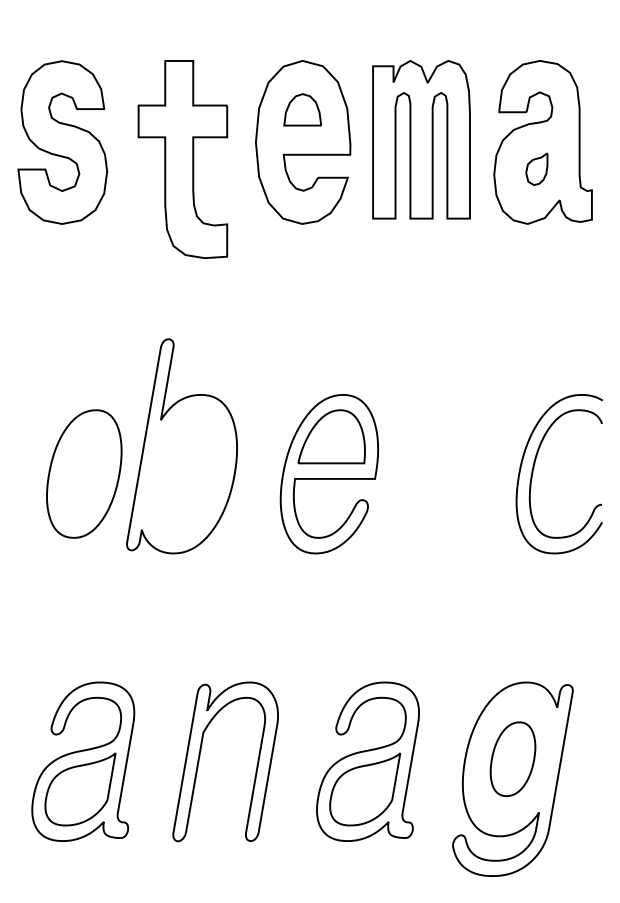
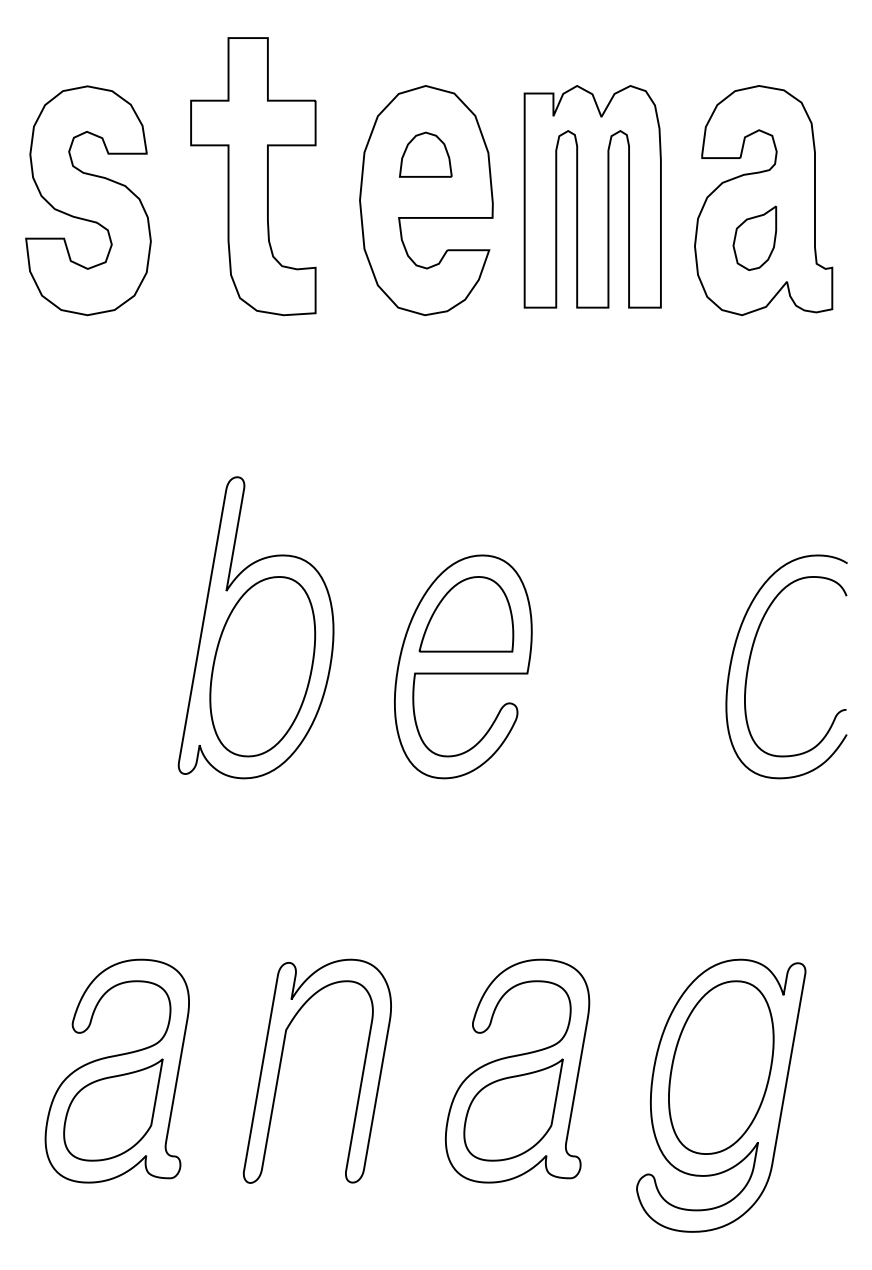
part: (183, 159) -> (253, 176), moved
part: (536, 168) -> (754, 237), size x1.43
part: (84, 473) -> (262, 666), moved
part: (513, 759) -> (721, 1067), size x1.67

